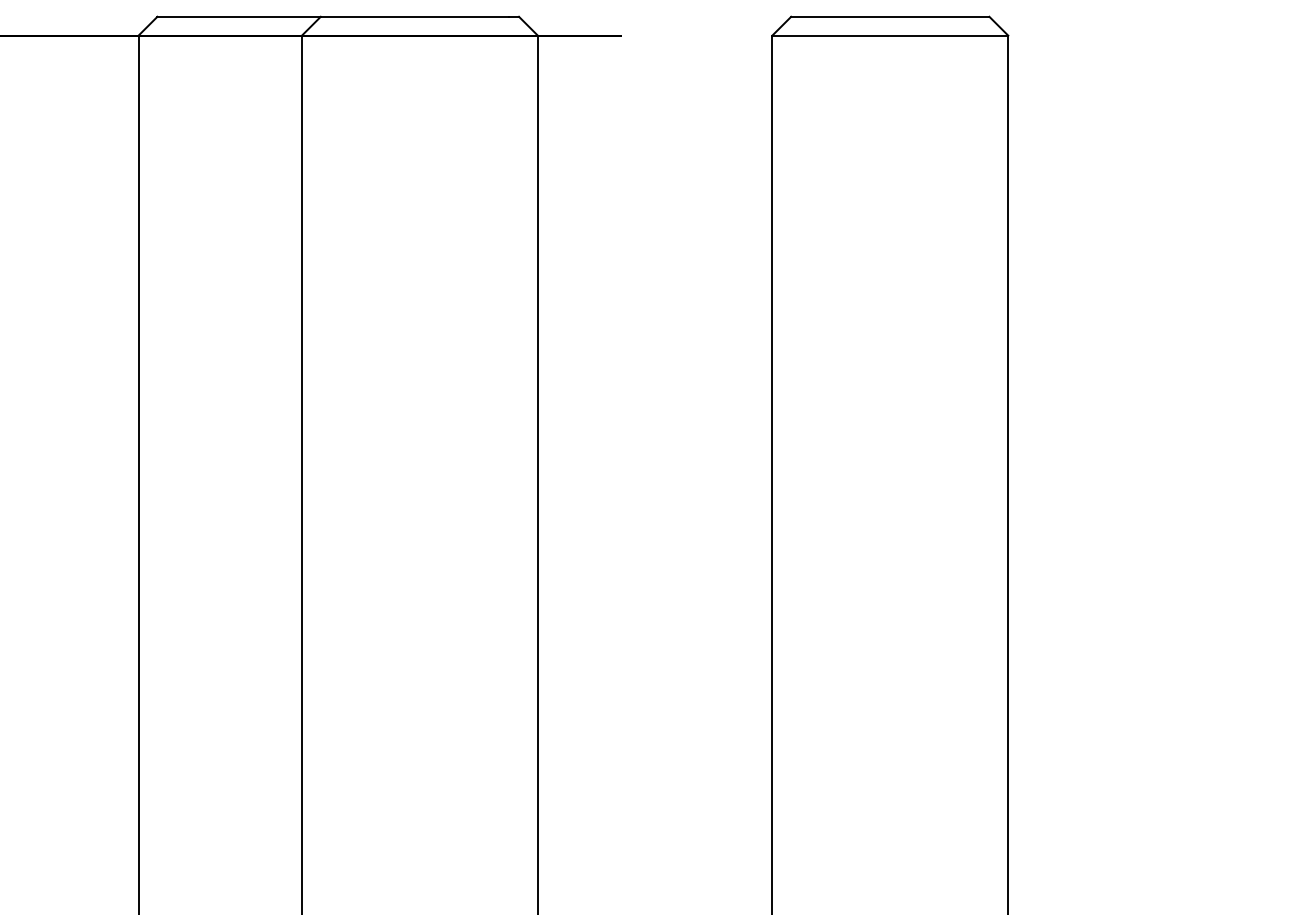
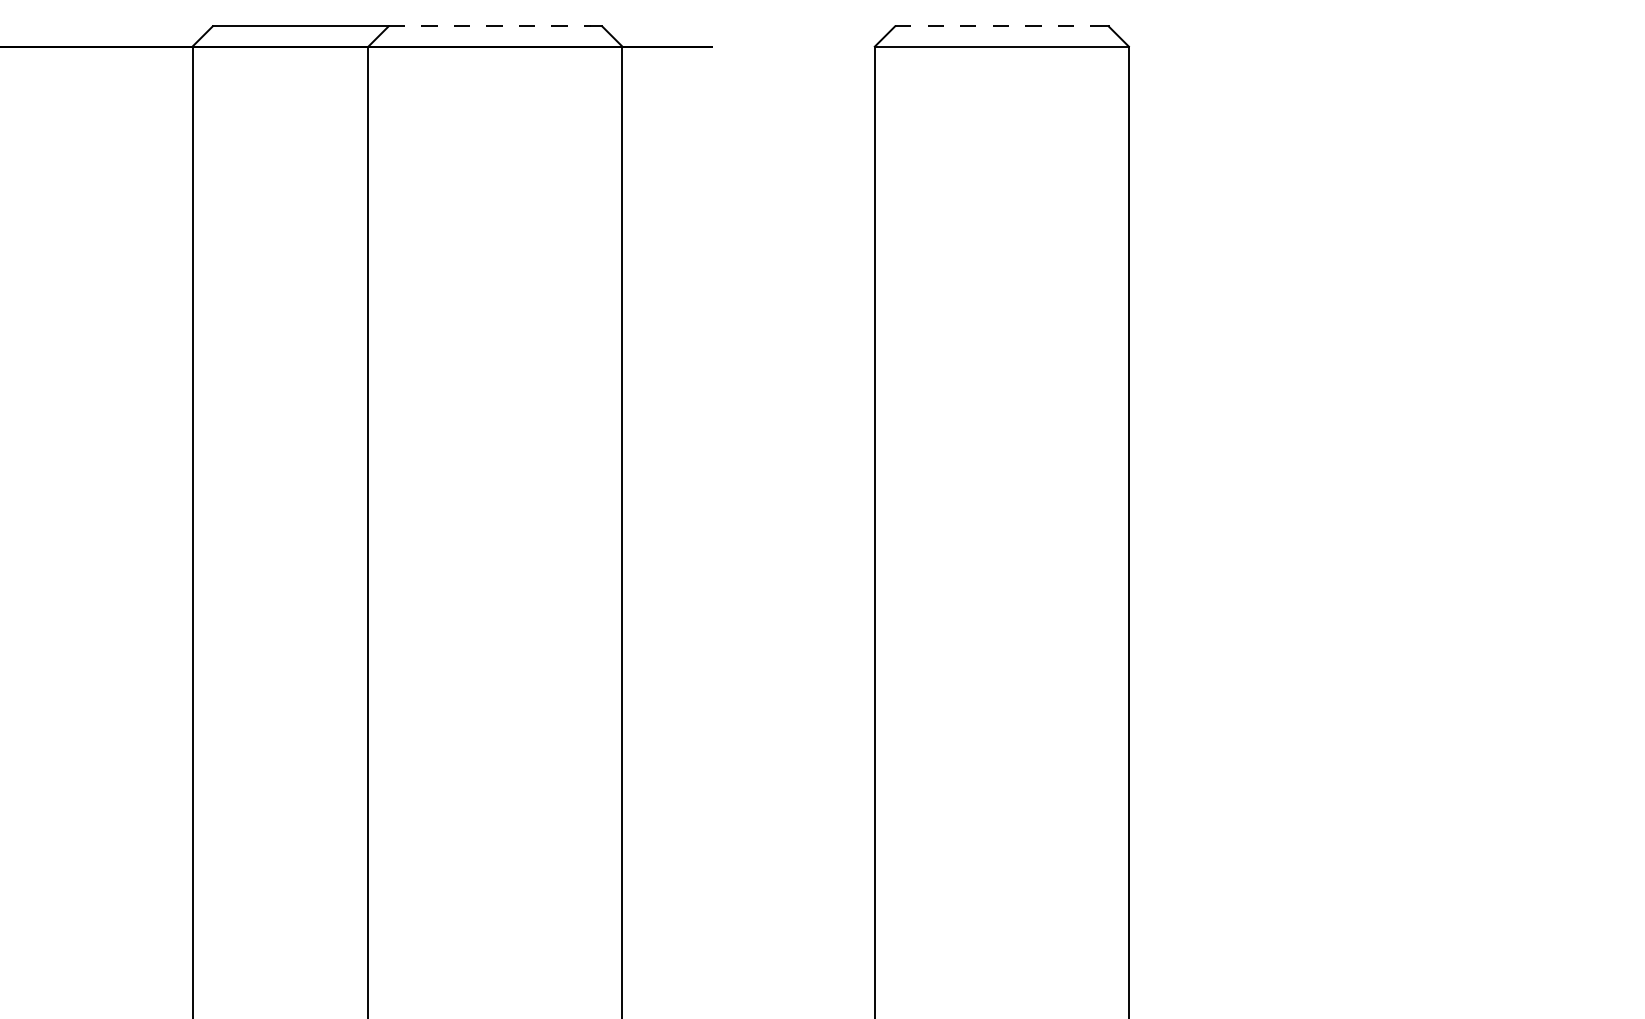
line: (415, 16) -> (490, 26), solid -> dashed
line: (890, 16) -> (1002, 26), solid -> dashed

